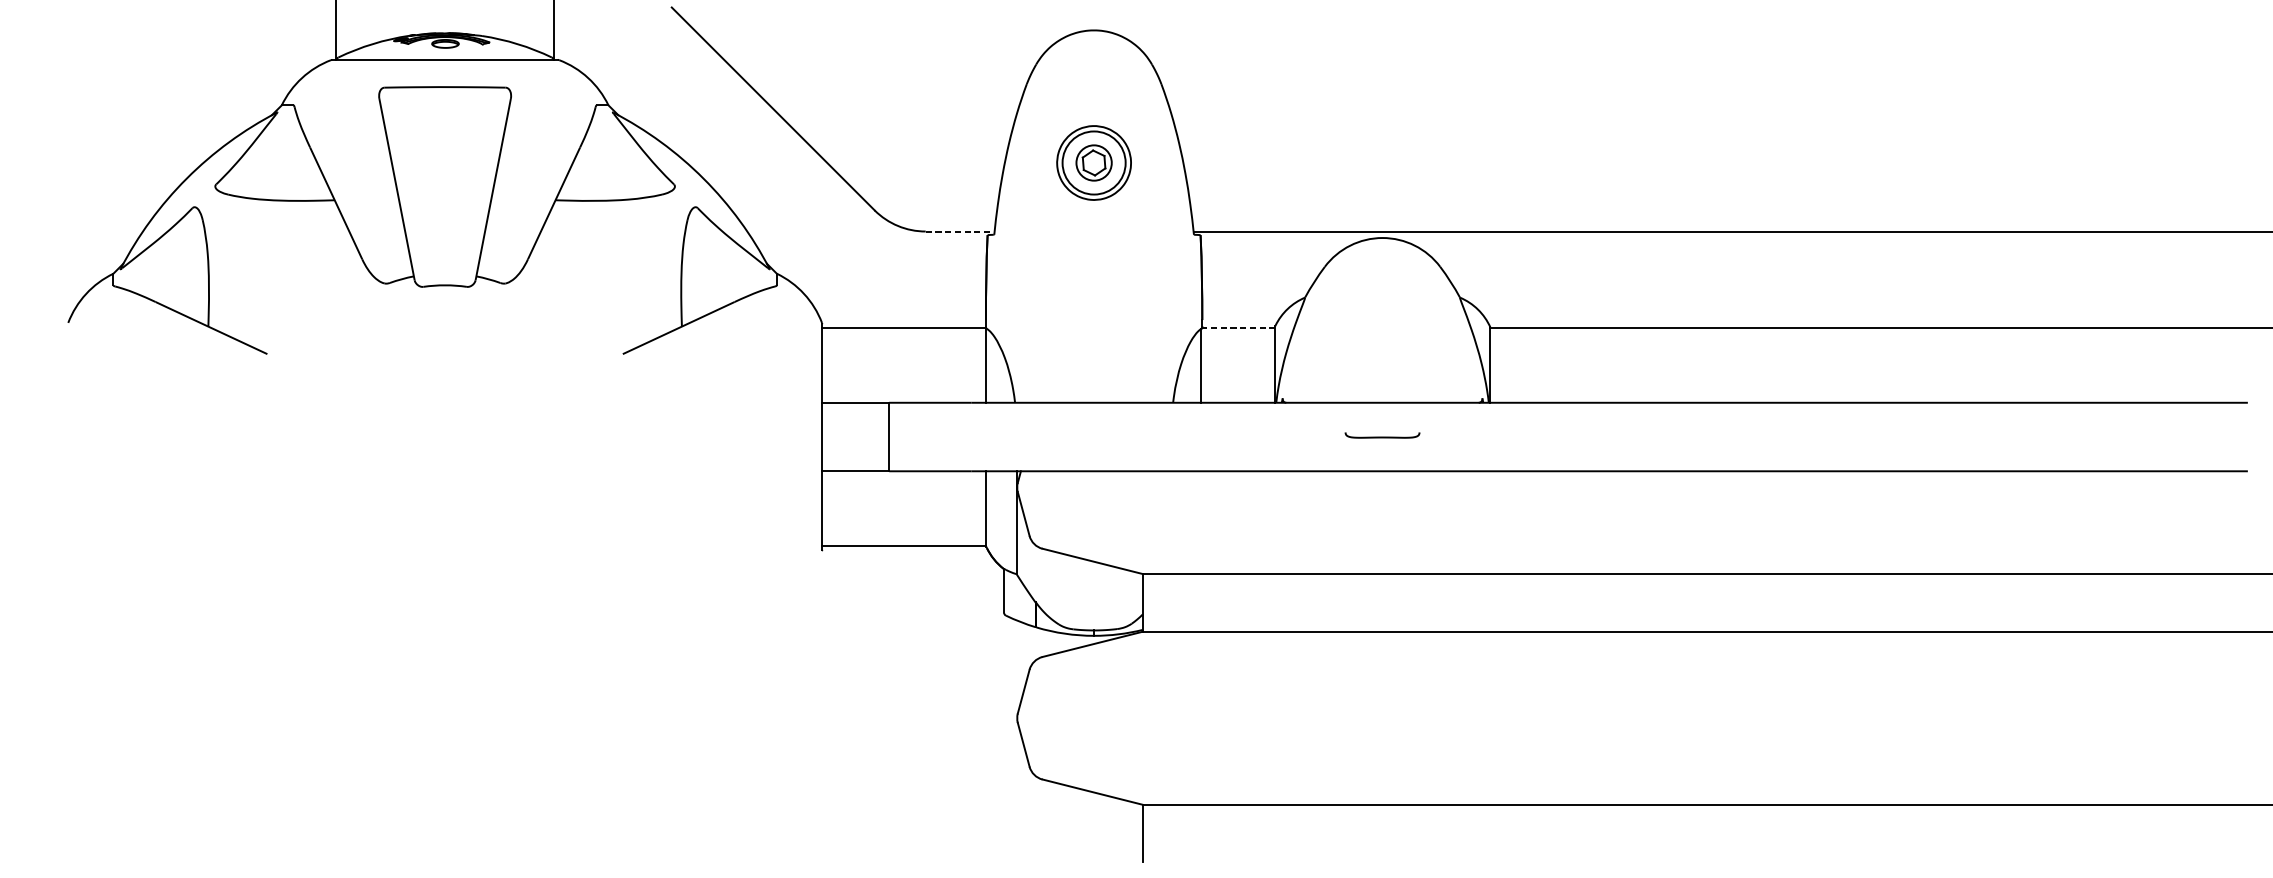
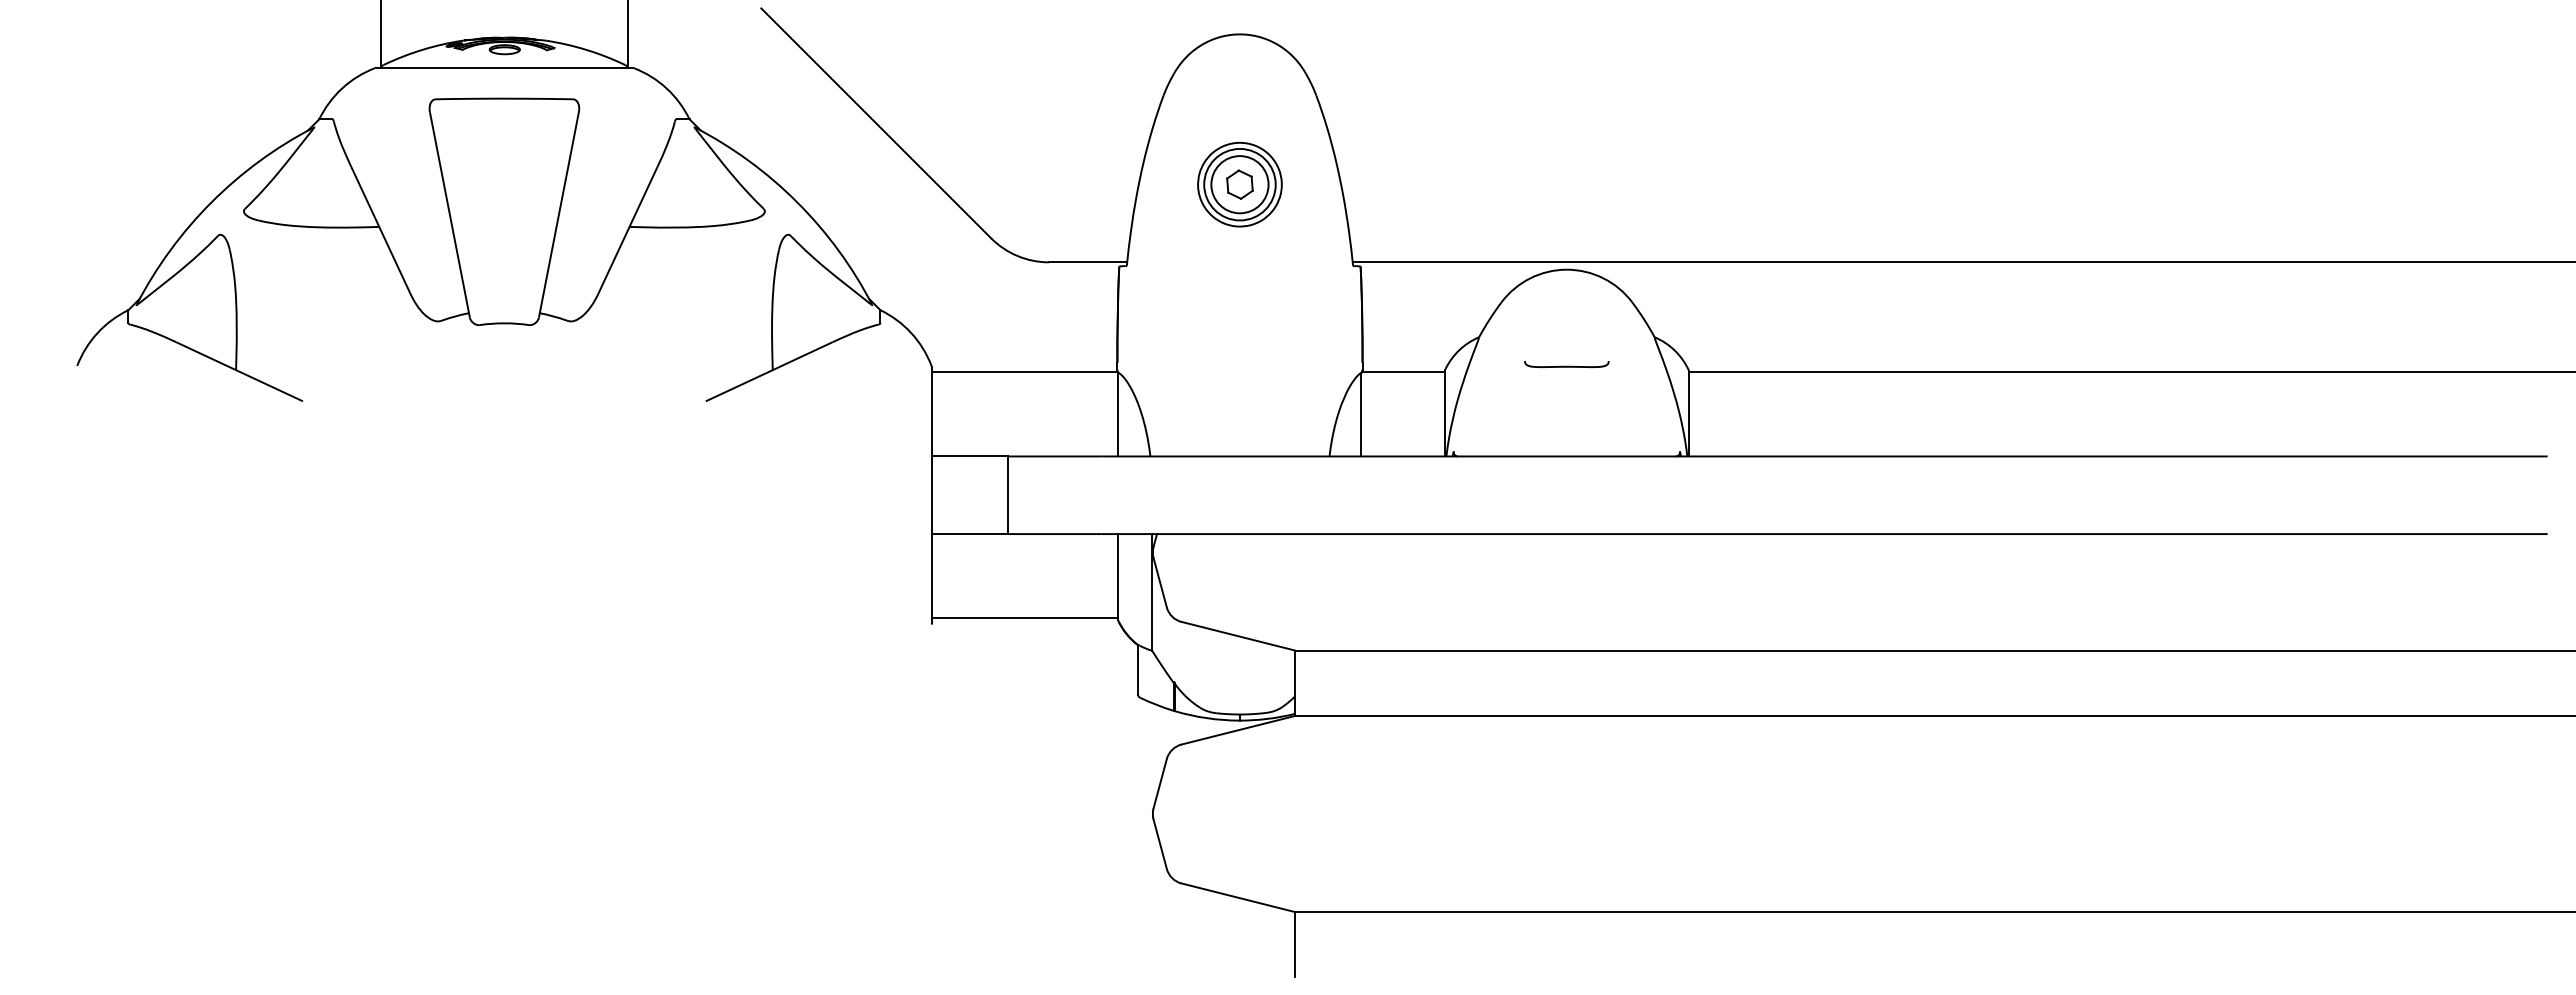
circle: (1093, 162) -> (1239, 184), size x1.43
line: (960, 231) -> (1088, 262), dashed -> solid
line: (1238, 328) -> (1403, 372), dashed -> solid
curve: (1382, 436) -> (1566, 365), moved

